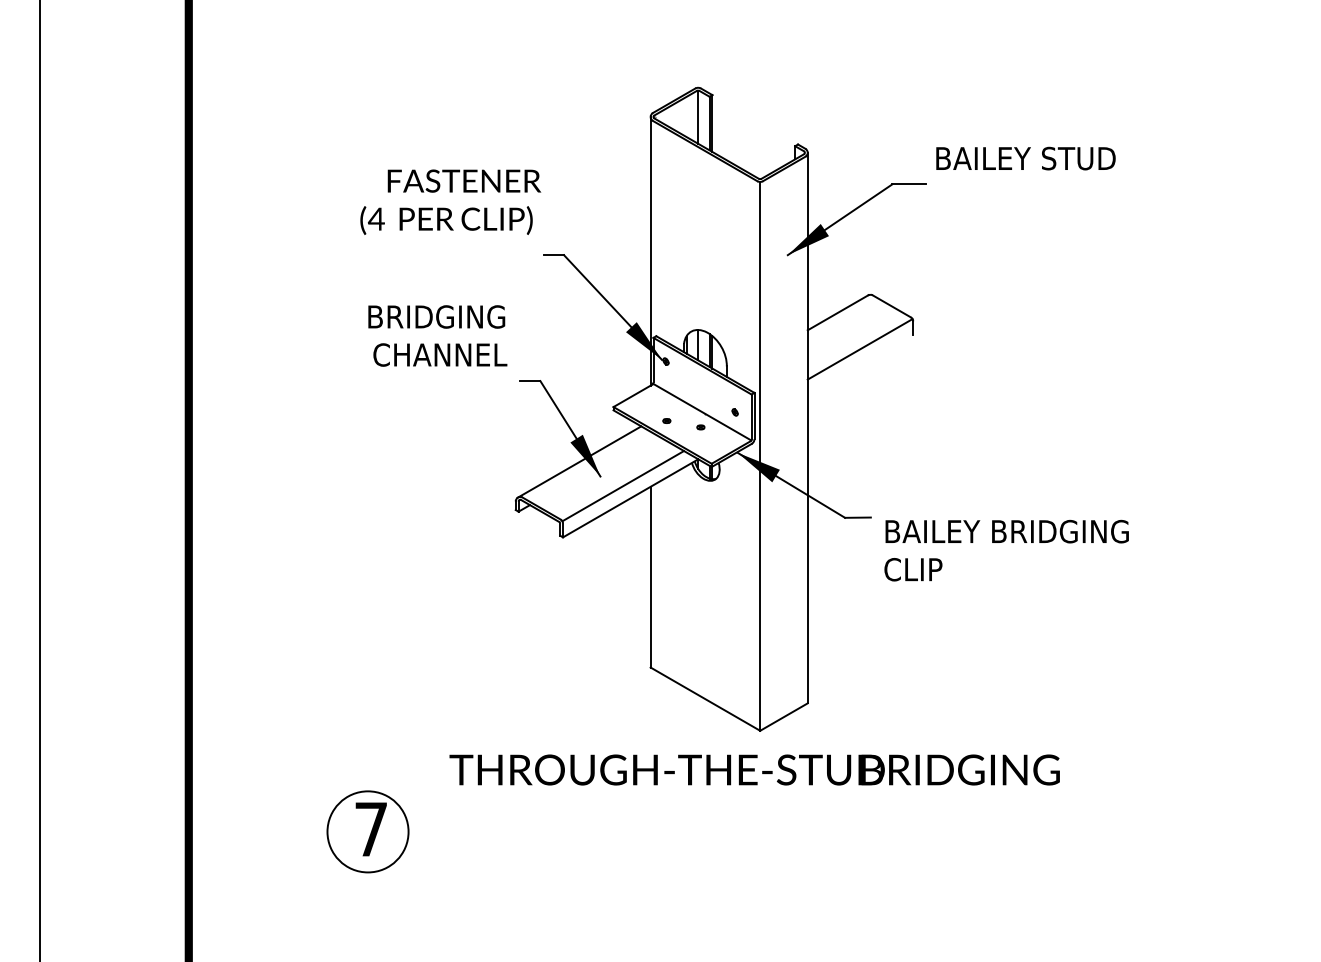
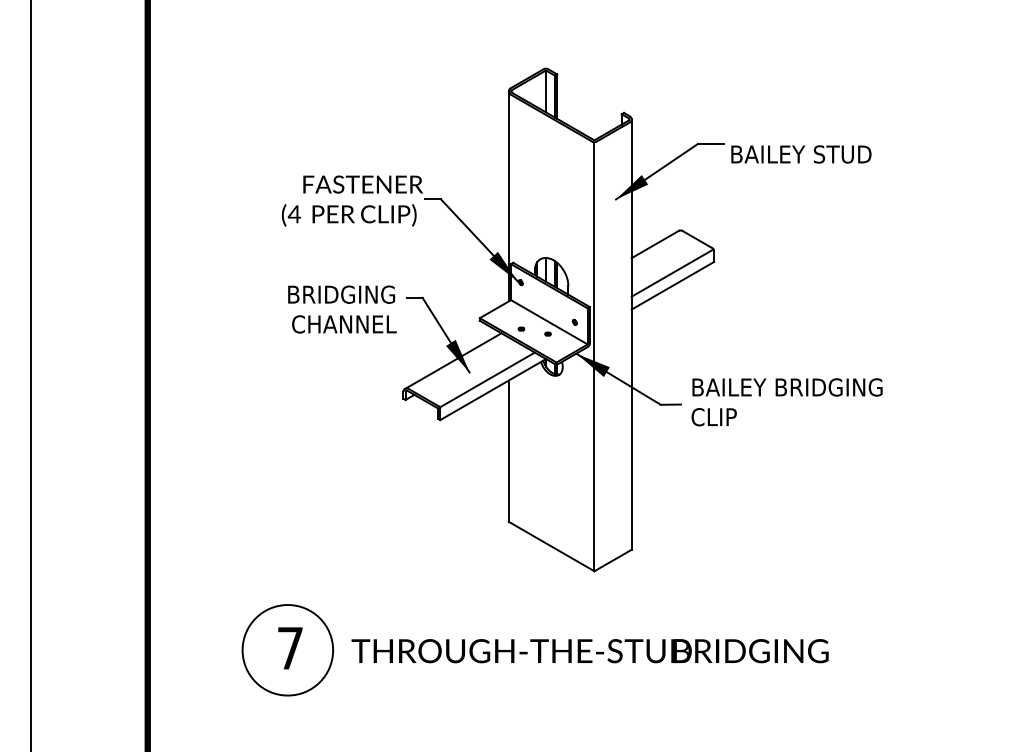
text: (1025, 158) -> (801, 154), moved
text: (450, 201) -> (352, 200), moved
text: (437, 335) -> (342, 309), moved
line: (860, 365) -> (672, 285), added
text: (1006, 550) -> (786, 402), moved
text: (754, 769) -> (589, 650), moved
circle: (367, 831) -> (287, 649), size x1.43

